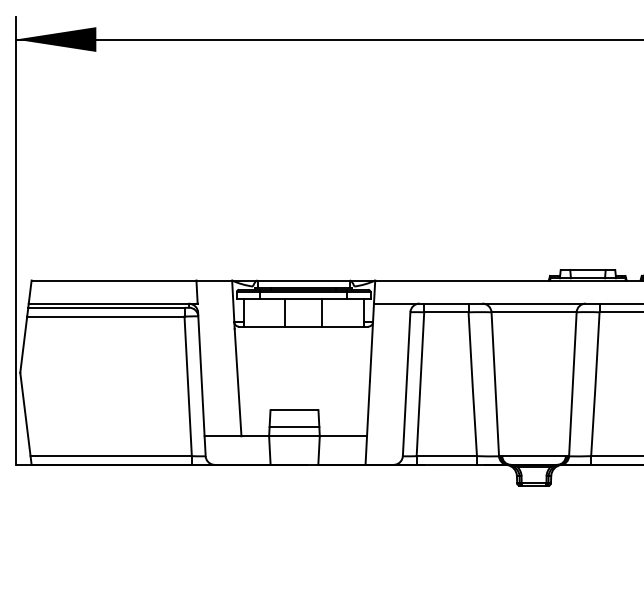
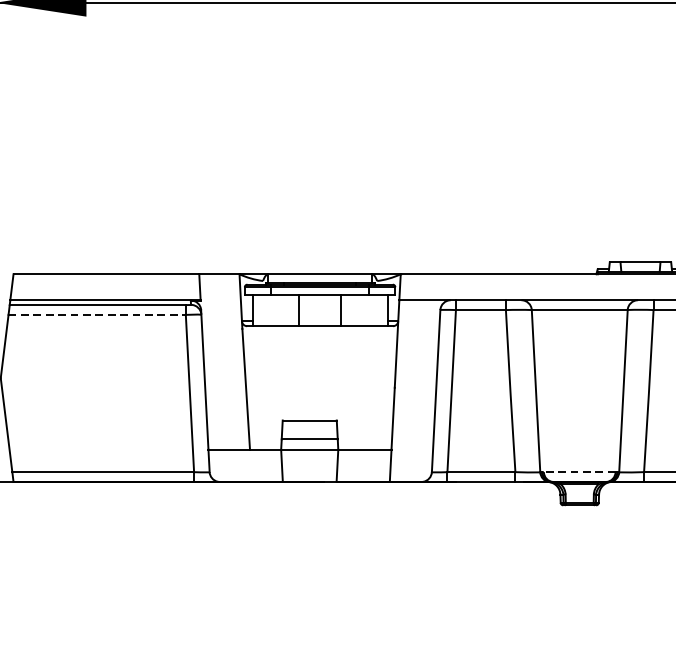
line: (105, 316) -> (96, 314), solid -> dashed
line: (534, 456) -> (580, 472), solid -> dashed

